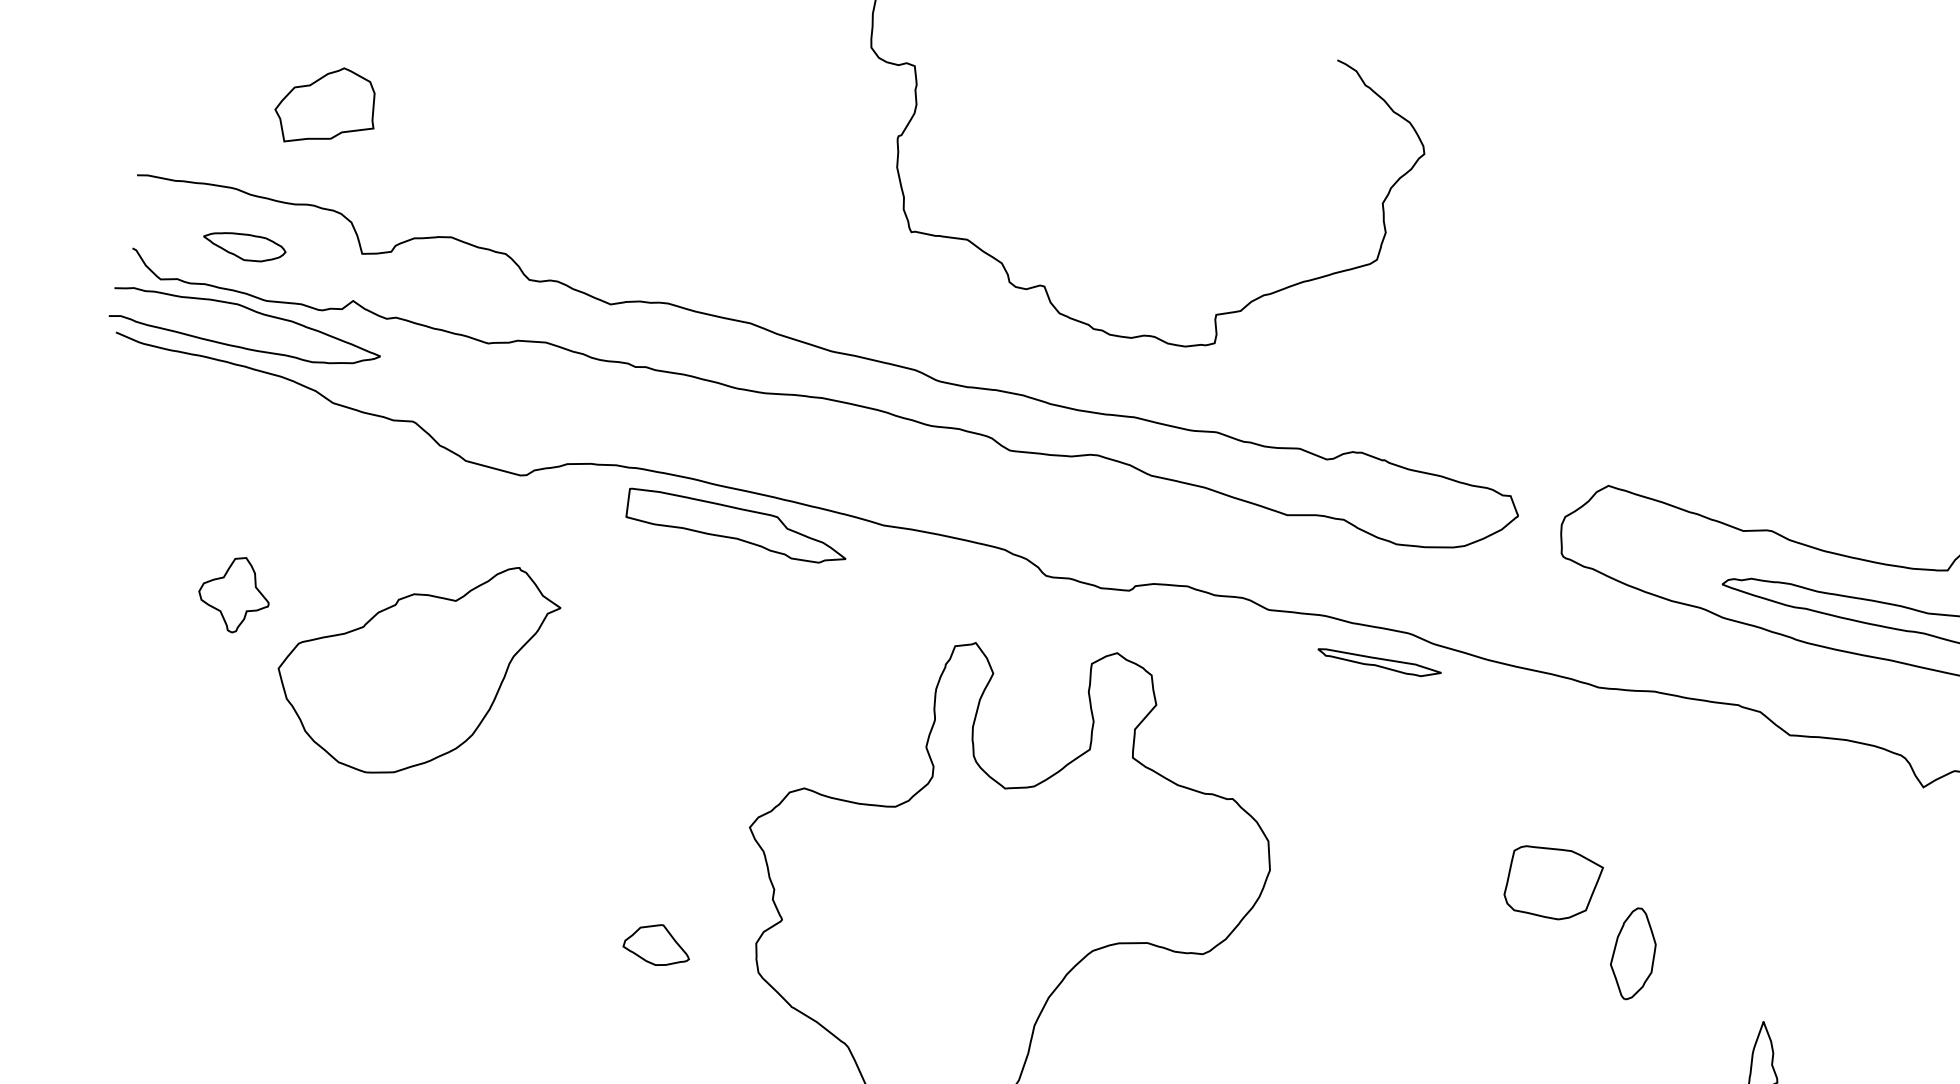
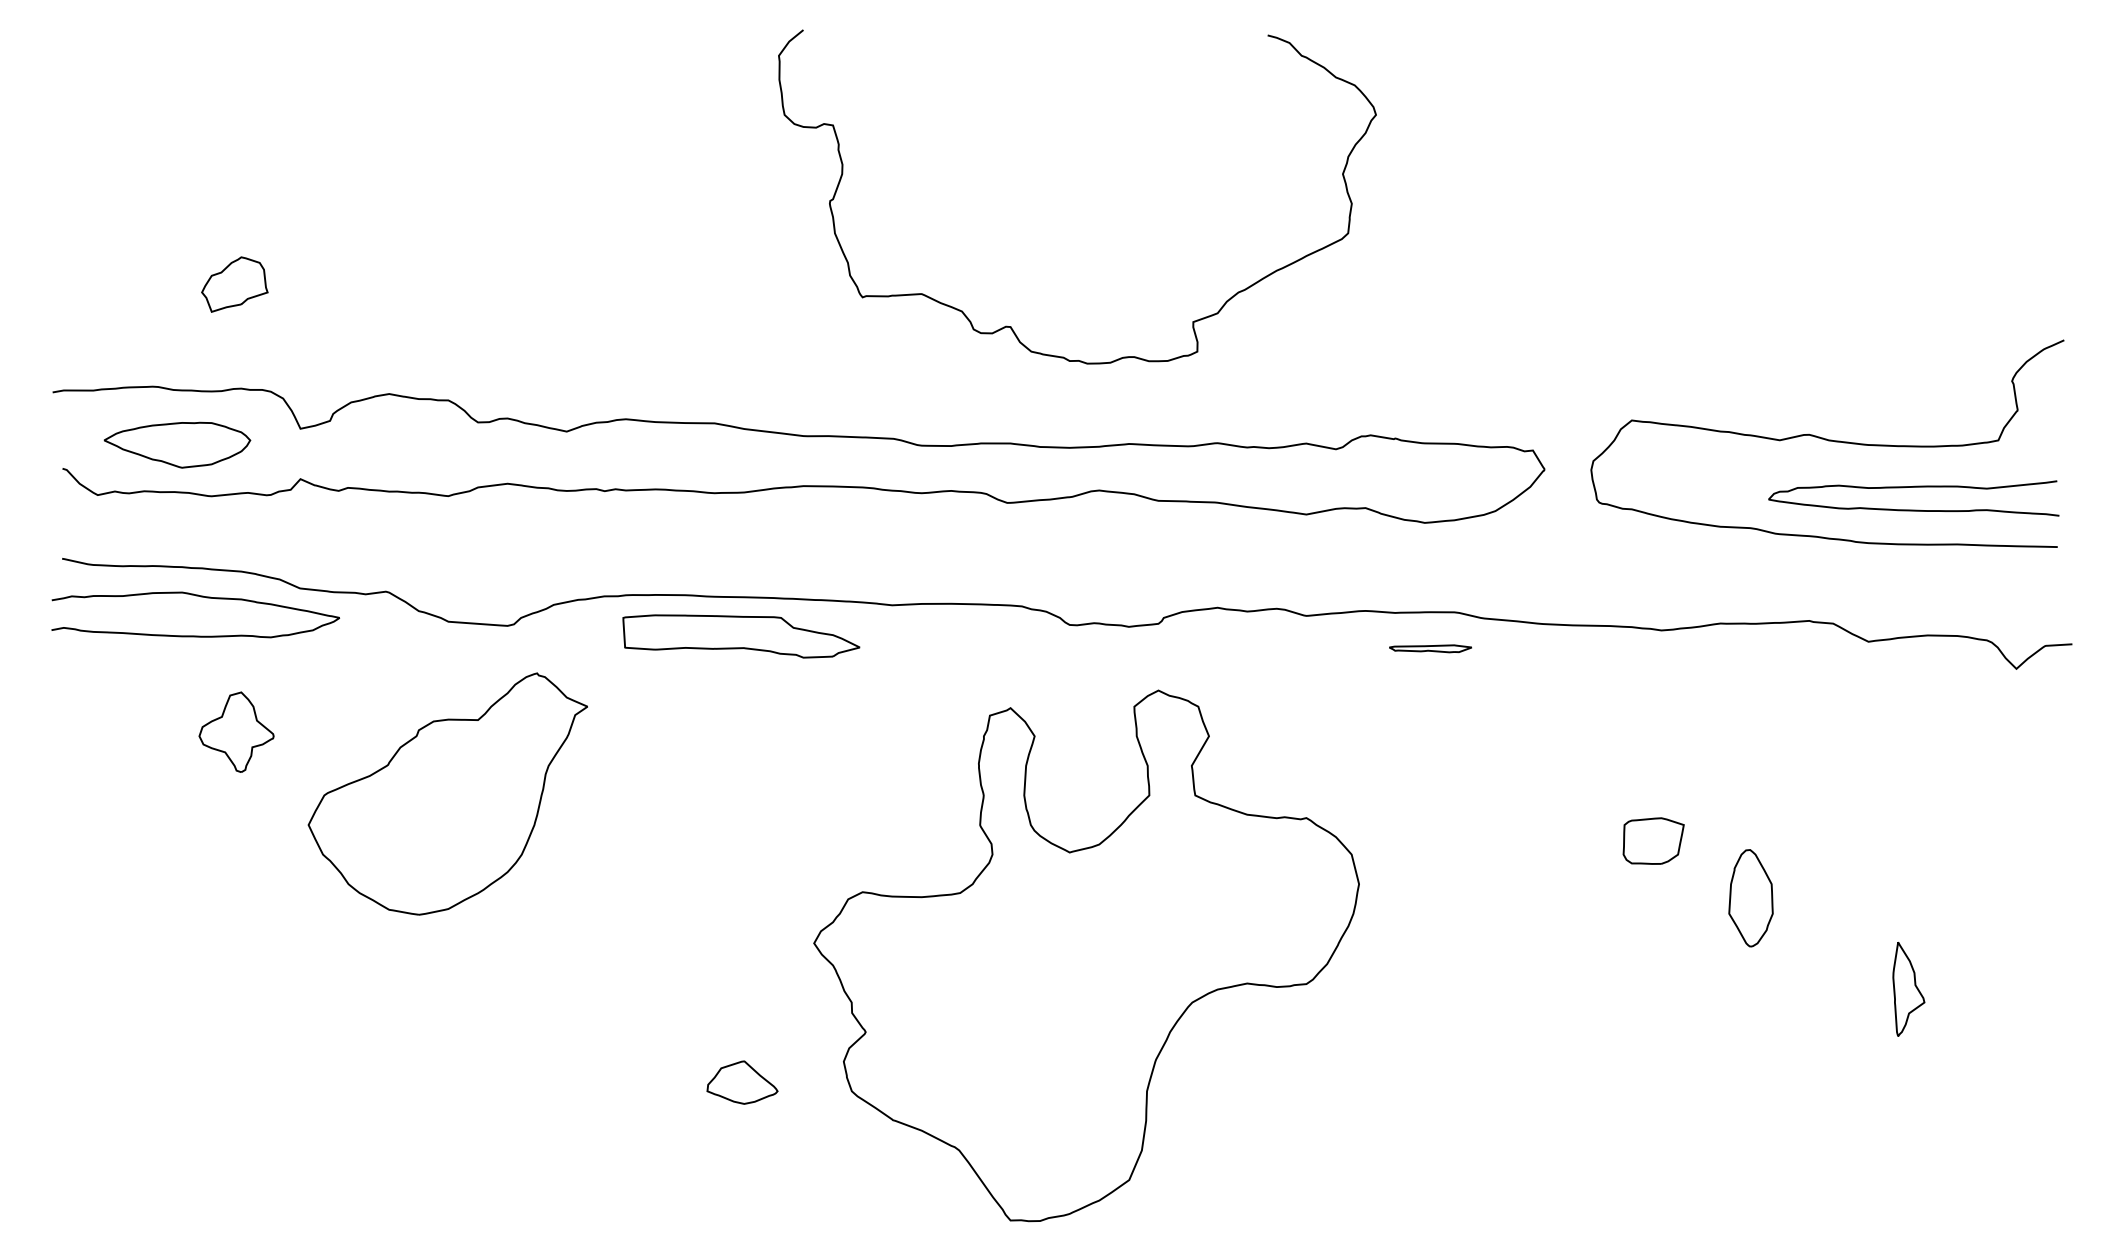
part: (326, 107) -> (234, 284), size x0.62
part: (244, 246) -> (177, 444), size x1.67
curve: (254, 312) -> (200, 597), moved
part: (234, 593) -> (236, 731), moved
part: (1379, 662) -> (1430, 648), size x0.62
part: (414, 664) -> (447, 793), moved
part: (1553, 882) -> (1653, 840), size x0.62

